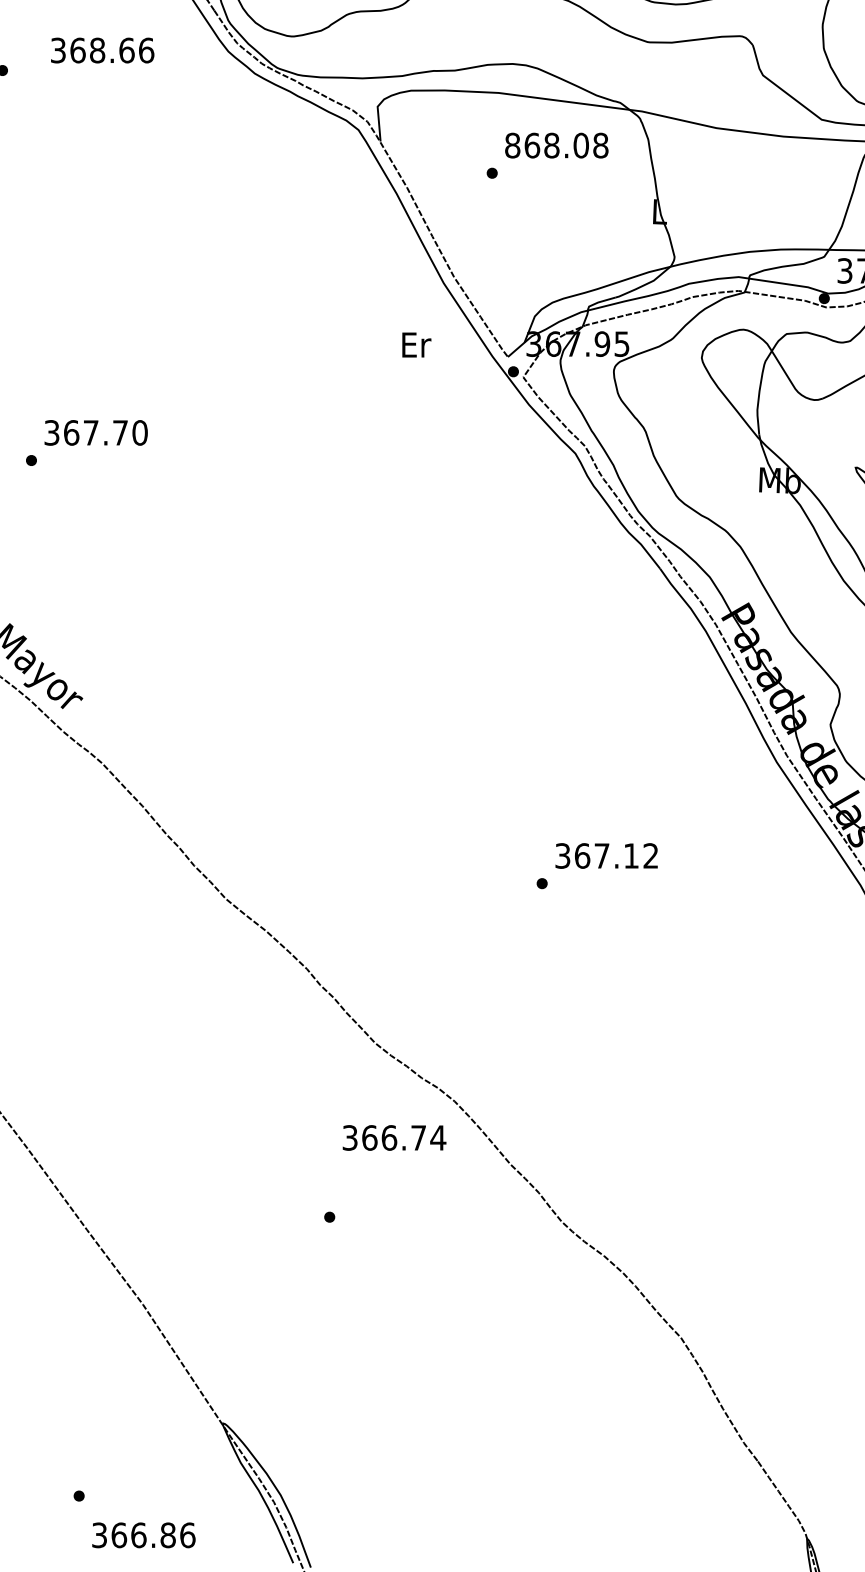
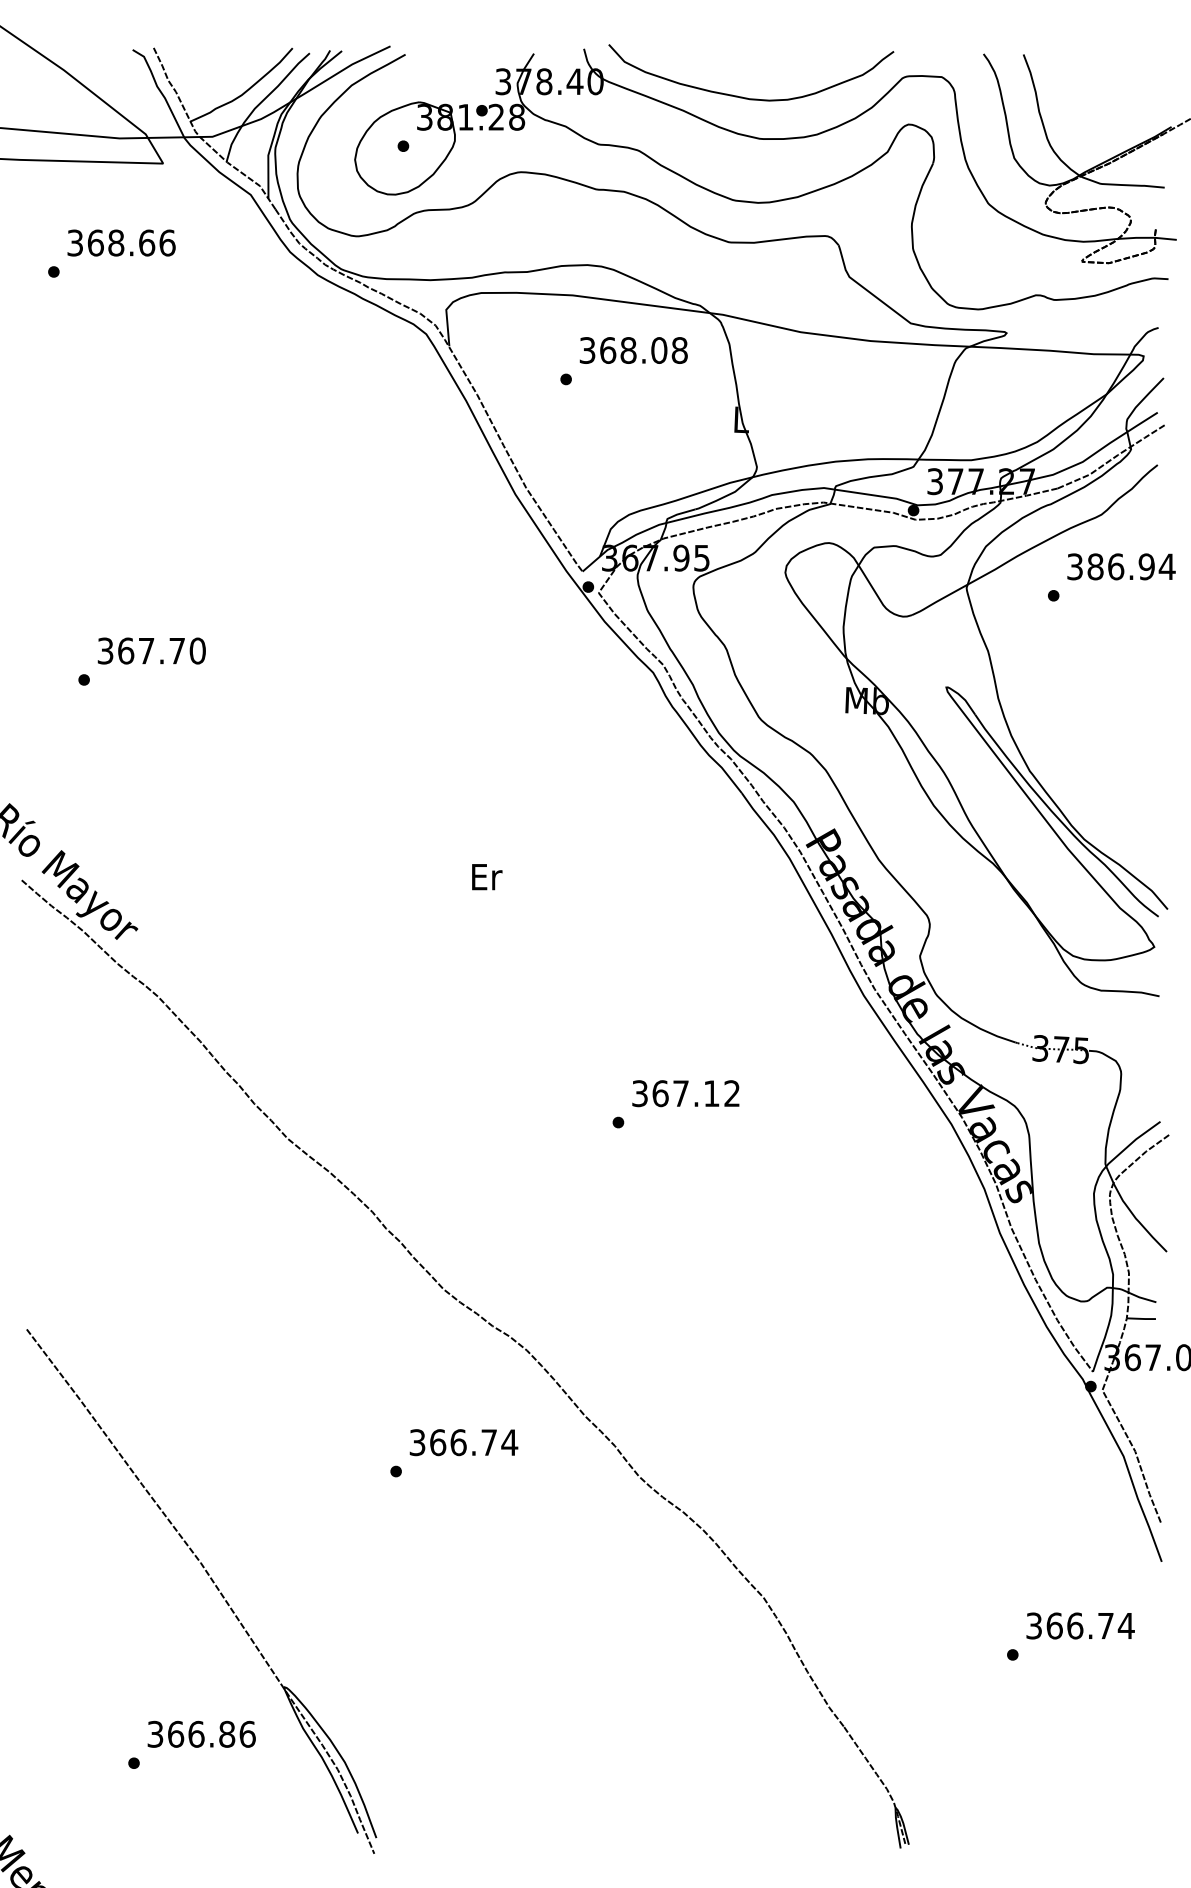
text: (102, 50) -> (121, 242), moved
text: (512, 145) -> (587, 350), 868.08 -> 368.08
text: (417, 345) -> (487, 877), moved
text: (394, 1137) -> (463, 1442), moved
text: (143, 1534) -> (201, 1733), moved

